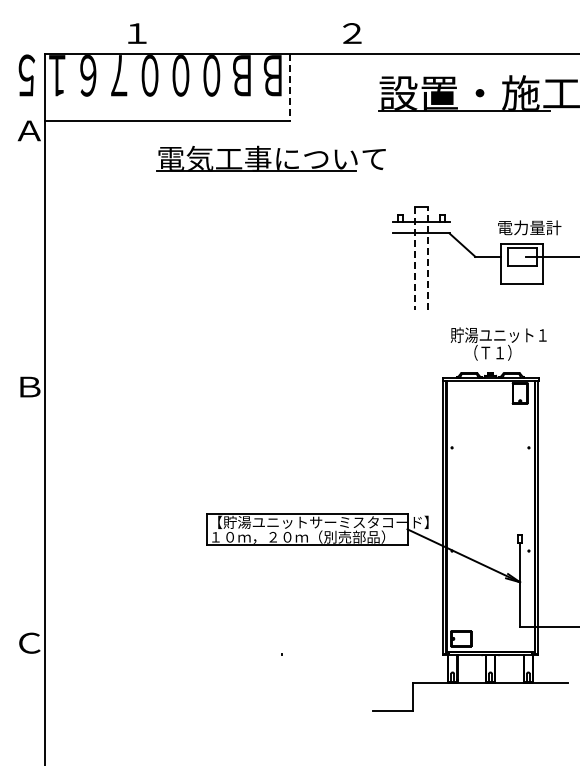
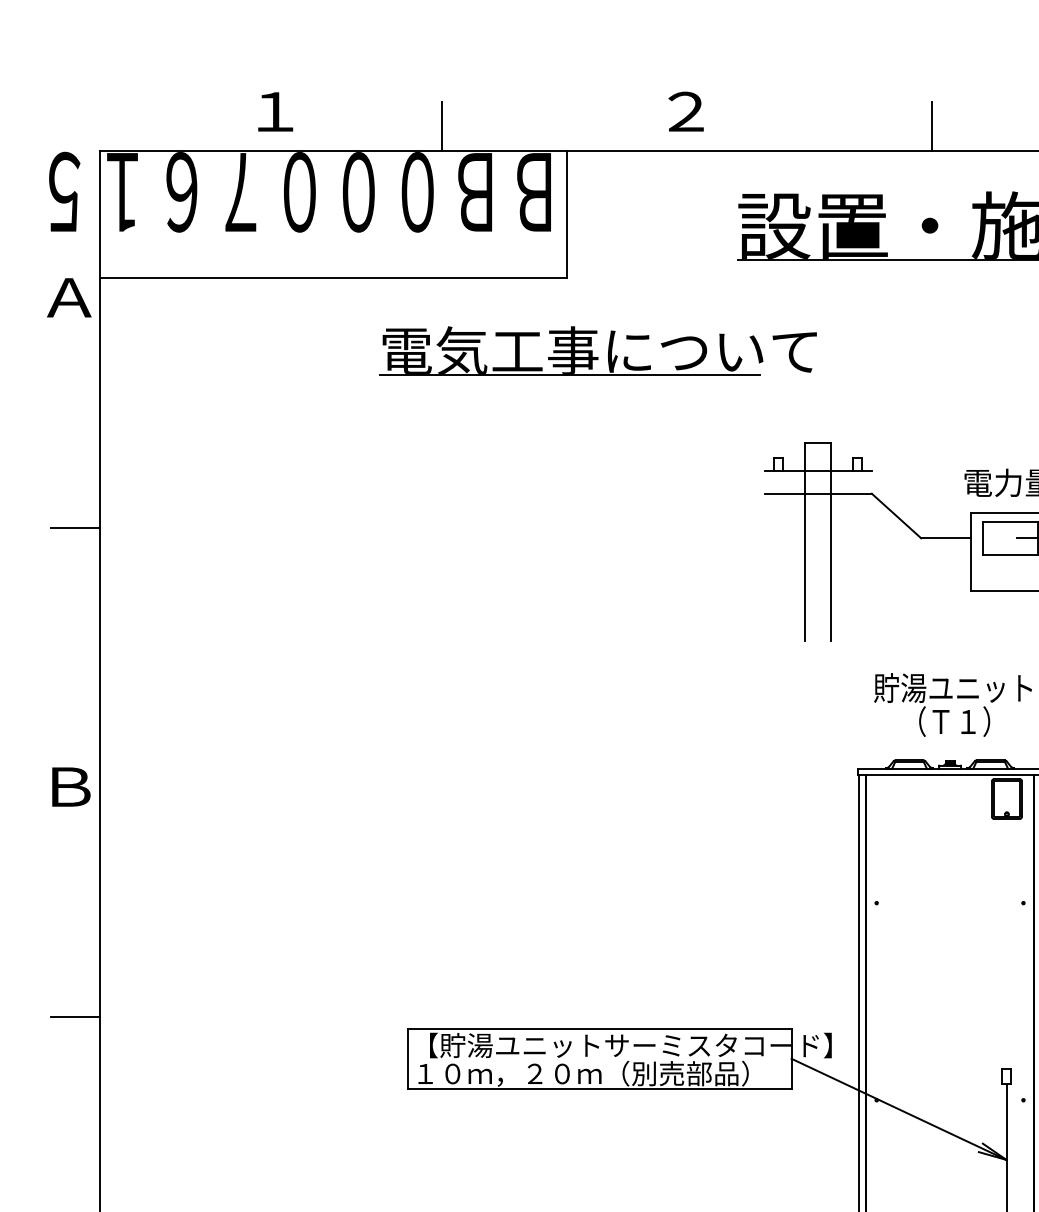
line: (224, 41) -> (441, 127), added
line: (480, 41) -> (930, 127), added
line: (289, 87) -> (566, 214), dashed -> solid
part: (270, 158) -> (596, 350), moved
line: (32, 251) -> (75, 528), added
line: (414, 258) -> (804, 541), dashed -> solid
line: (428, 258) -> (831, 541), dashed -> solid
line: (32, 507) -> (75, 1017), added

